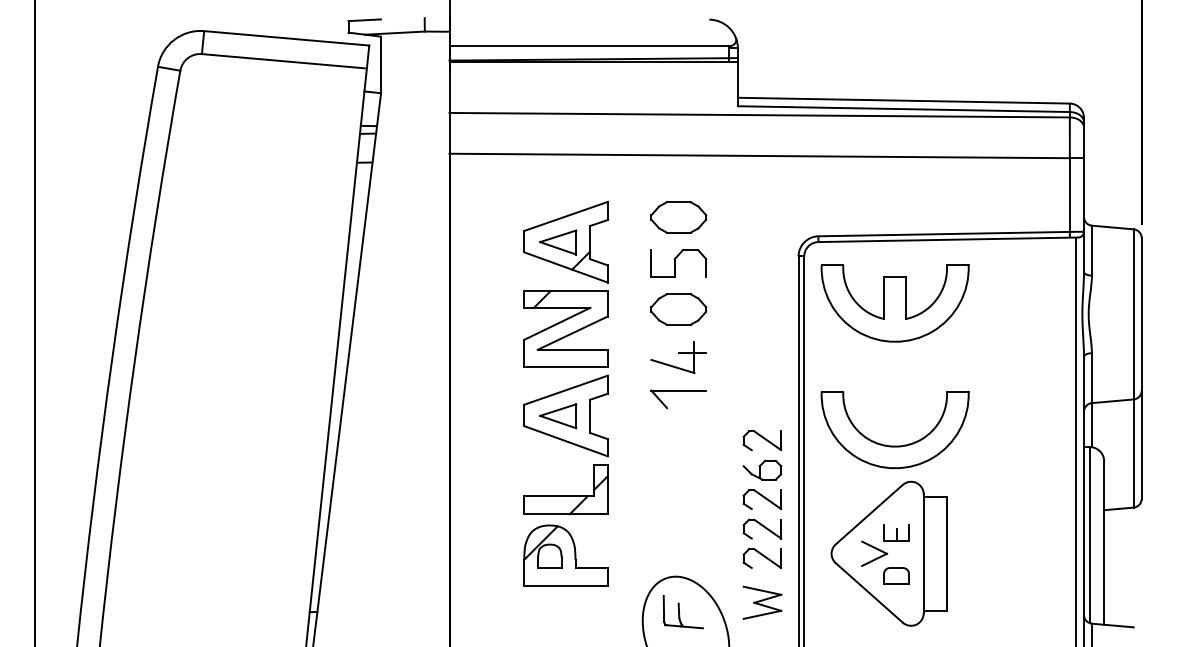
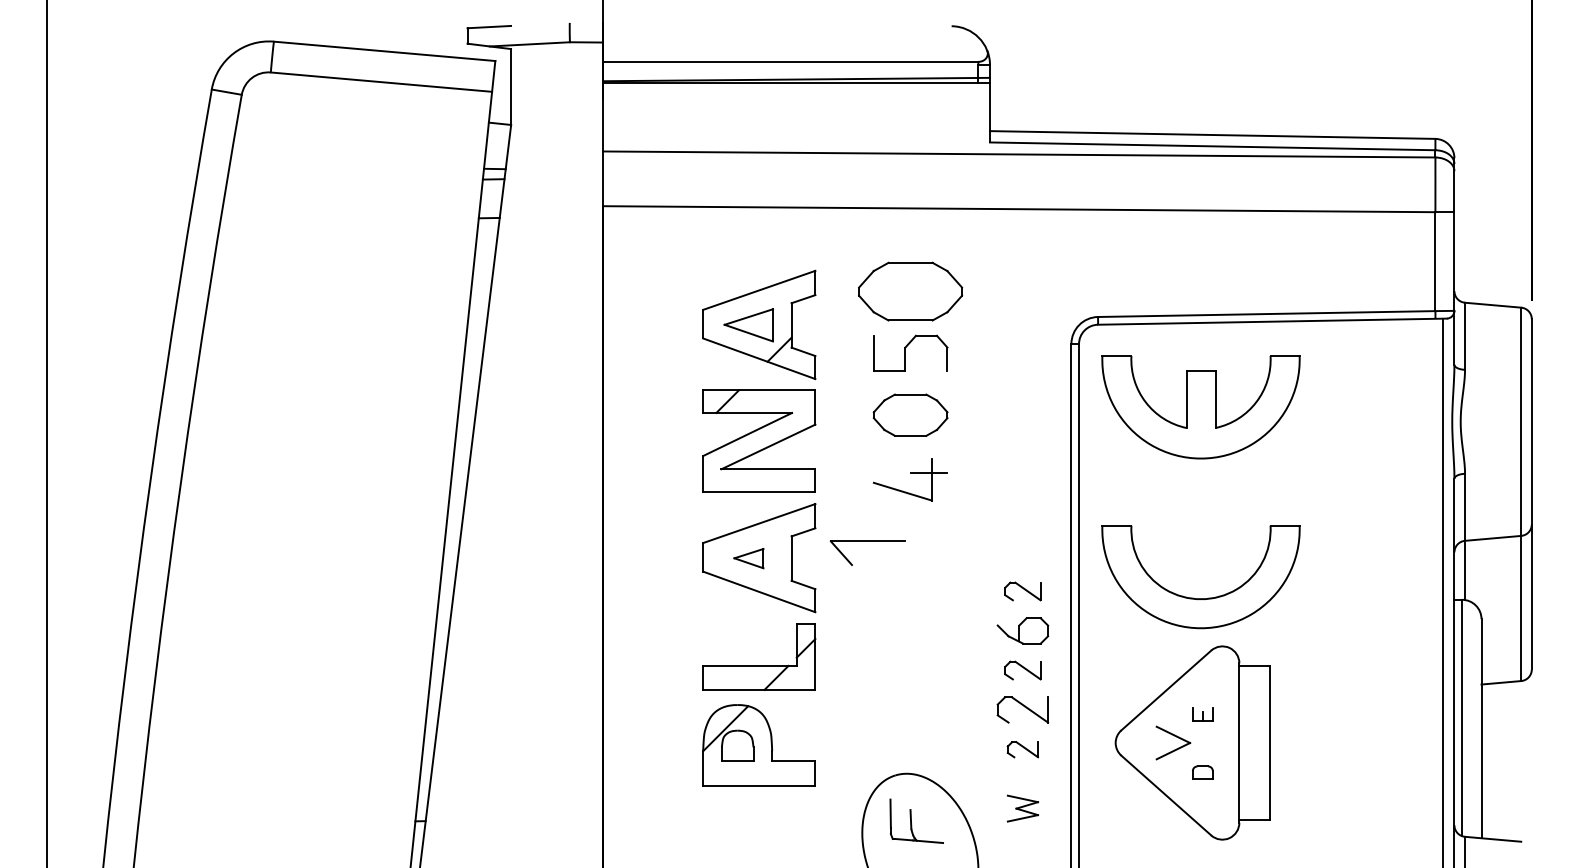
part: (678, 217) -> (910, 291), size x1.4
part: (678, 391) -> (867, 542), moved
part: (558, 416) -> (749, 558), size x0.6
part: (762, 440) -> (1022, 591), size x0.7
part: (762, 499) -> (1022, 670), size x0.7
part: (896, 532) -> (1202, 714), size x0.6
part: (762, 558) -> (1022, 749), size x0.6
part: (896, 575) -> (1202, 772), size x0.6
part: (762, 602) -> (1022, 808), size x0.6

